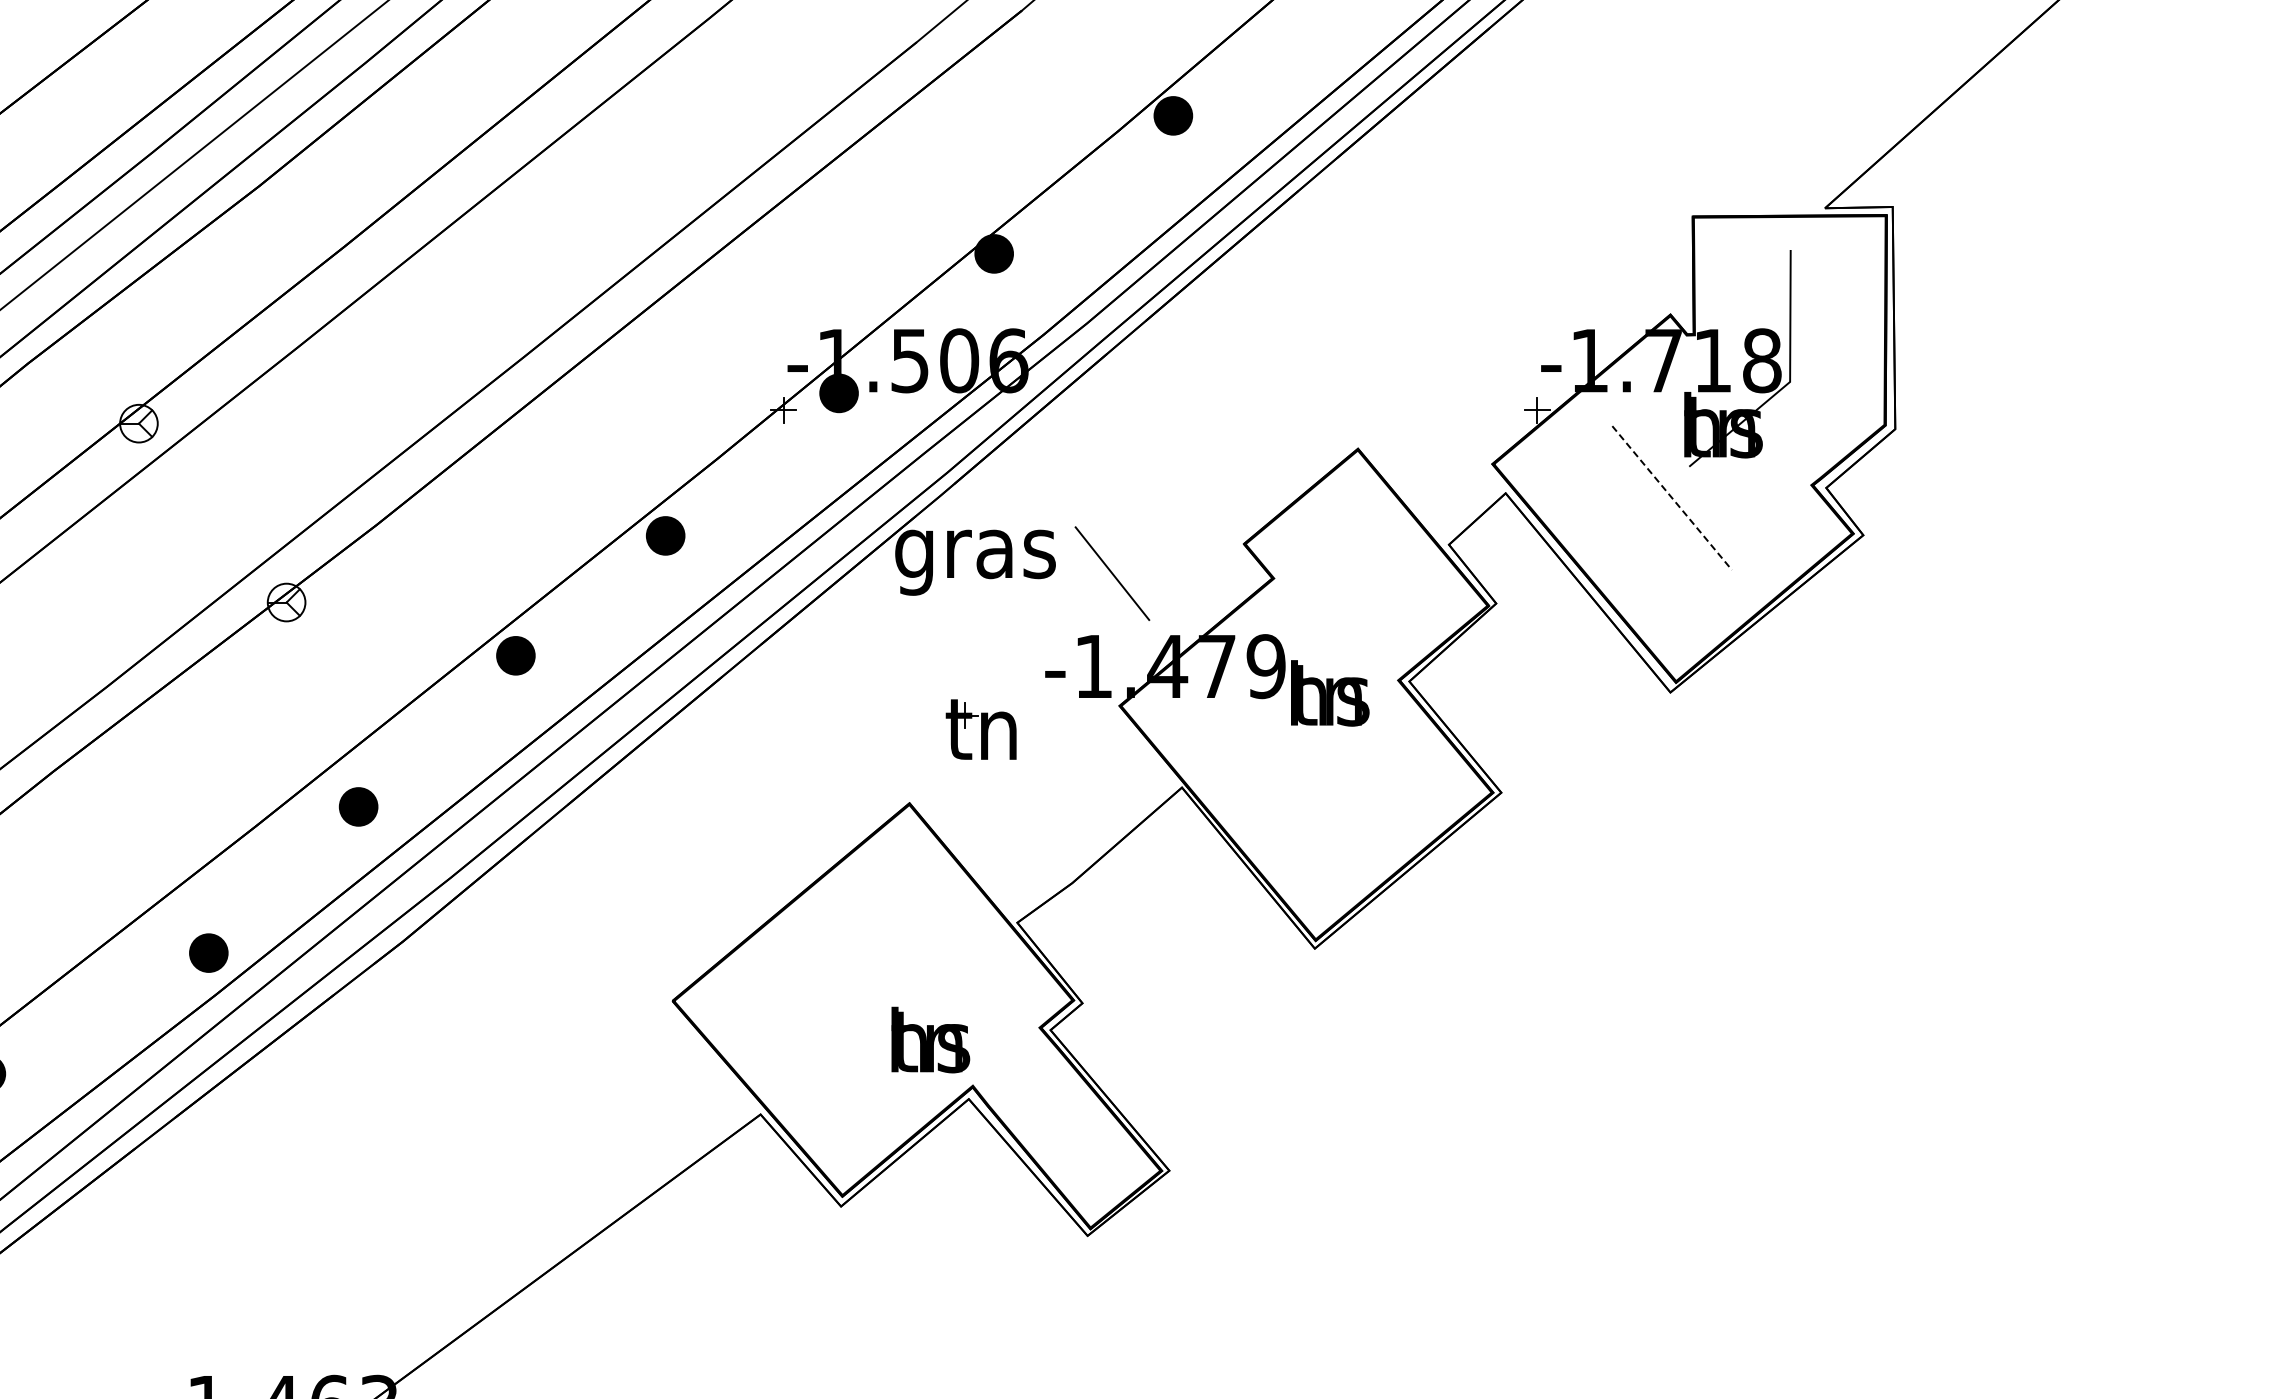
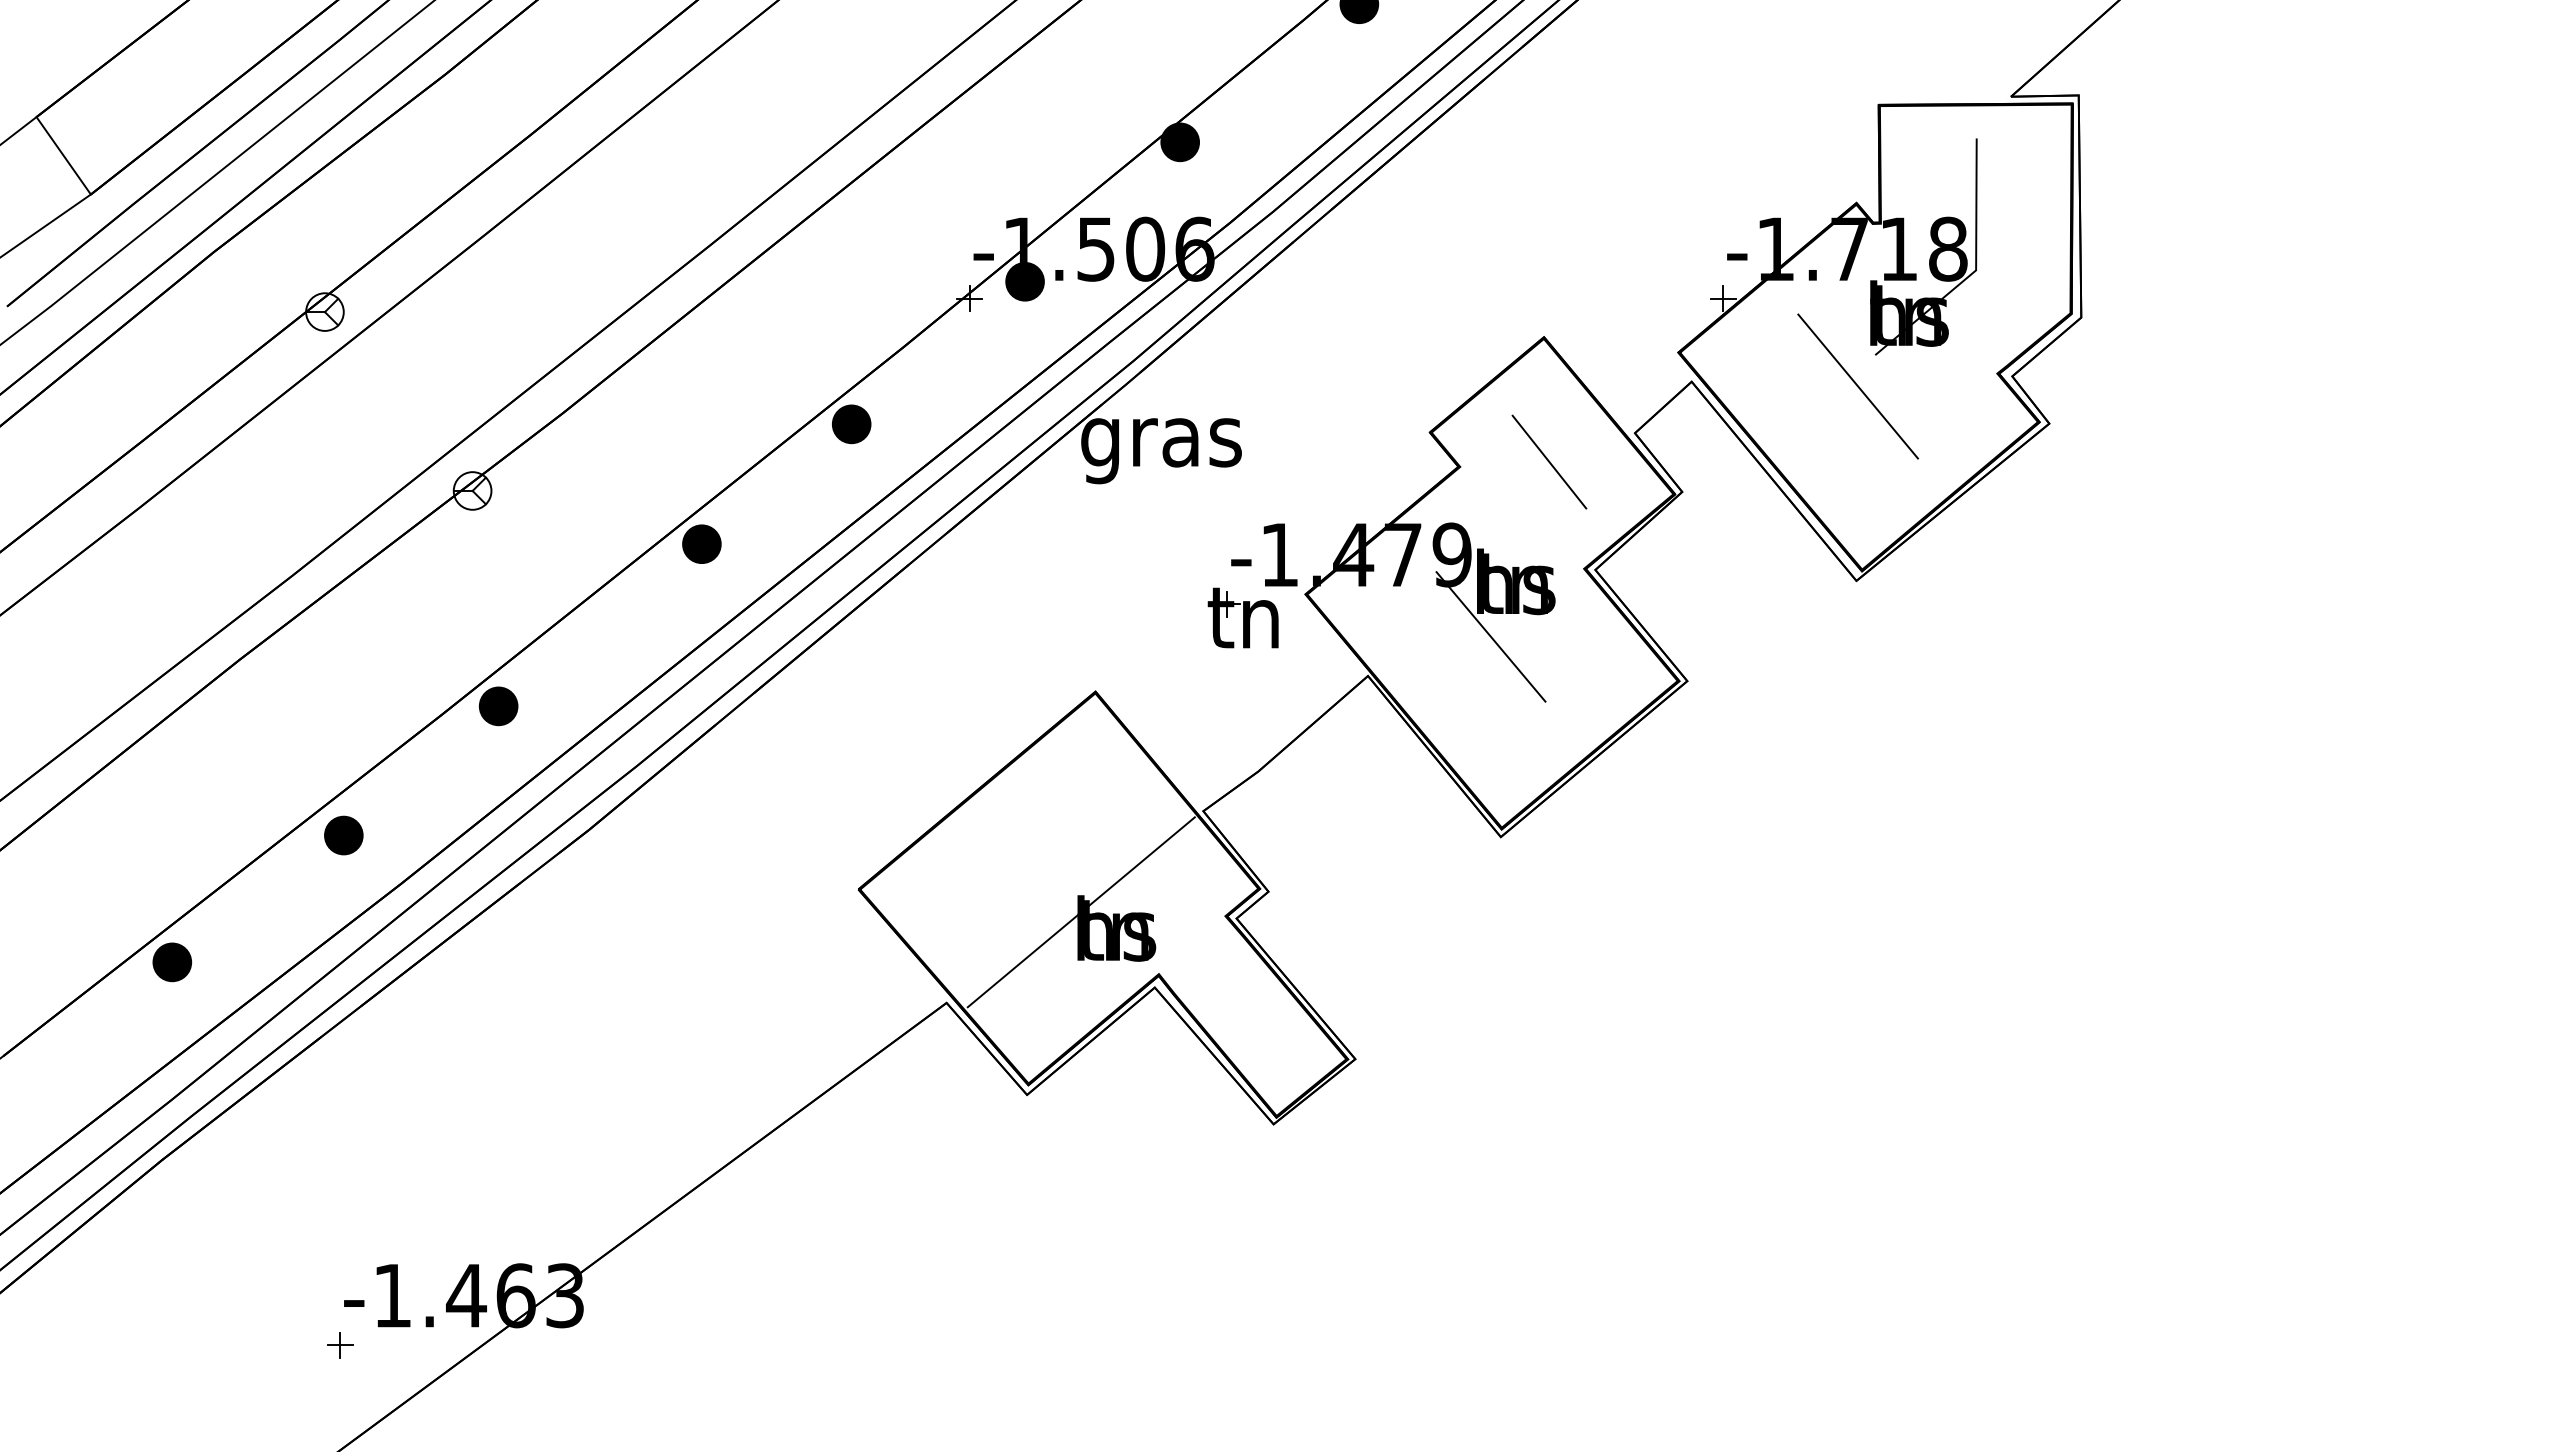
line: (1672, 498) -> (1858, 386), dashed -> solid
line: (1112, 573) -> (1549, 461), moved
part: (980, 729) -> (1242, 617), moved
line: (1304, 748) -> (1490, 636), added
part: (358, 807) -> (498, 706), moved
part: (208, 953) -> (343, 835), moved
line: (894, 1024) -> (1080, 912), added

